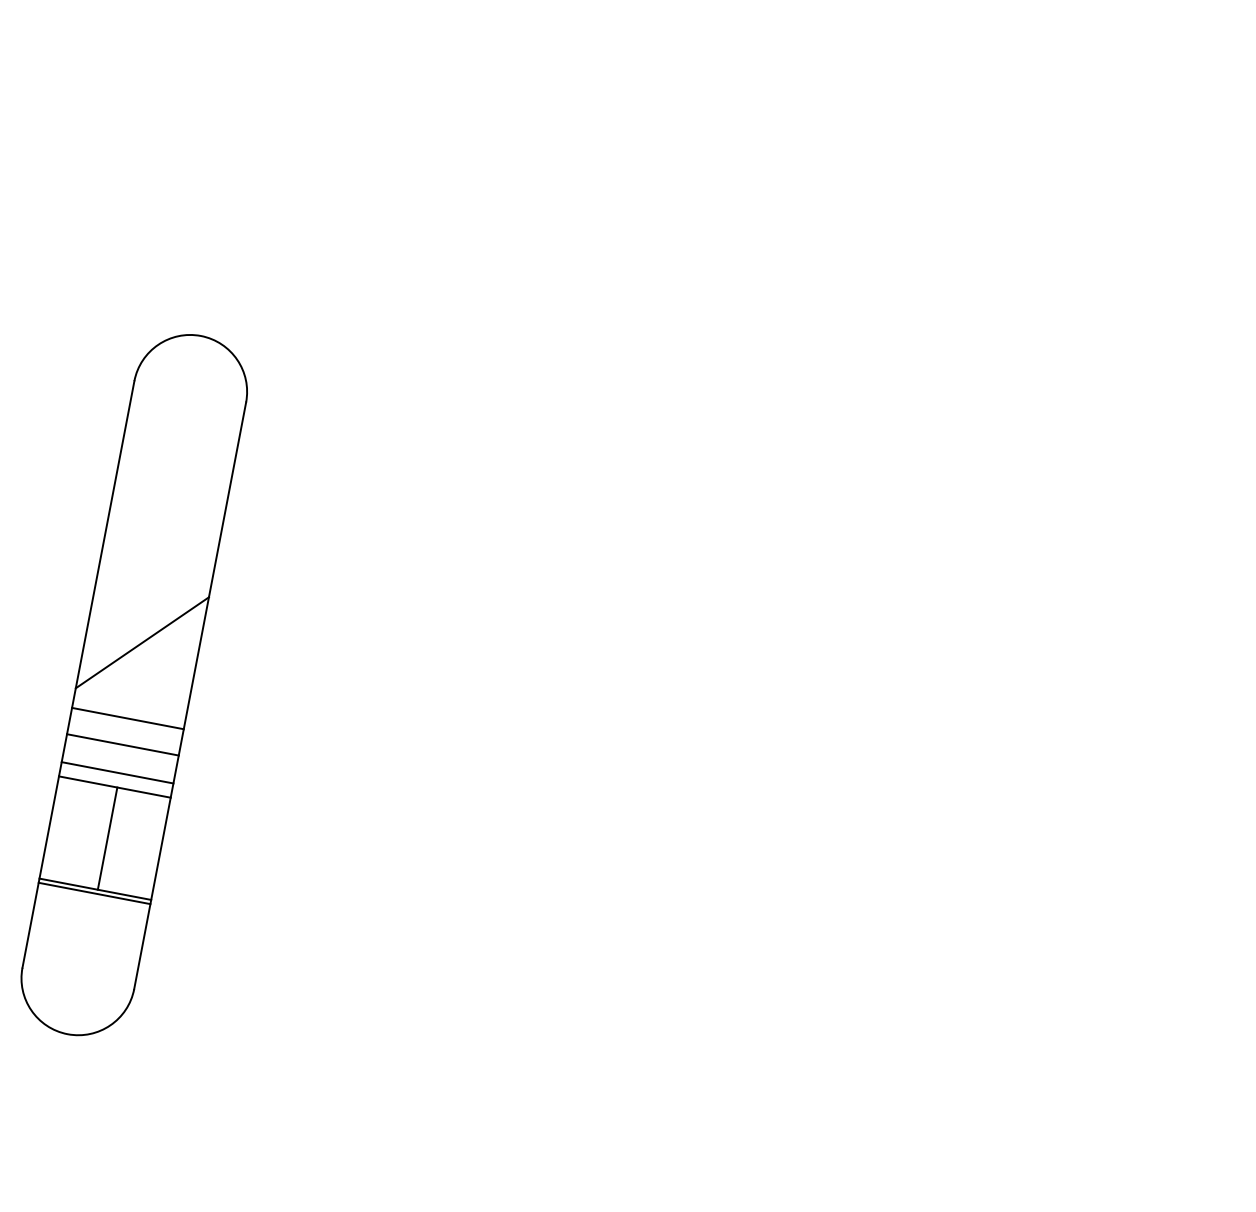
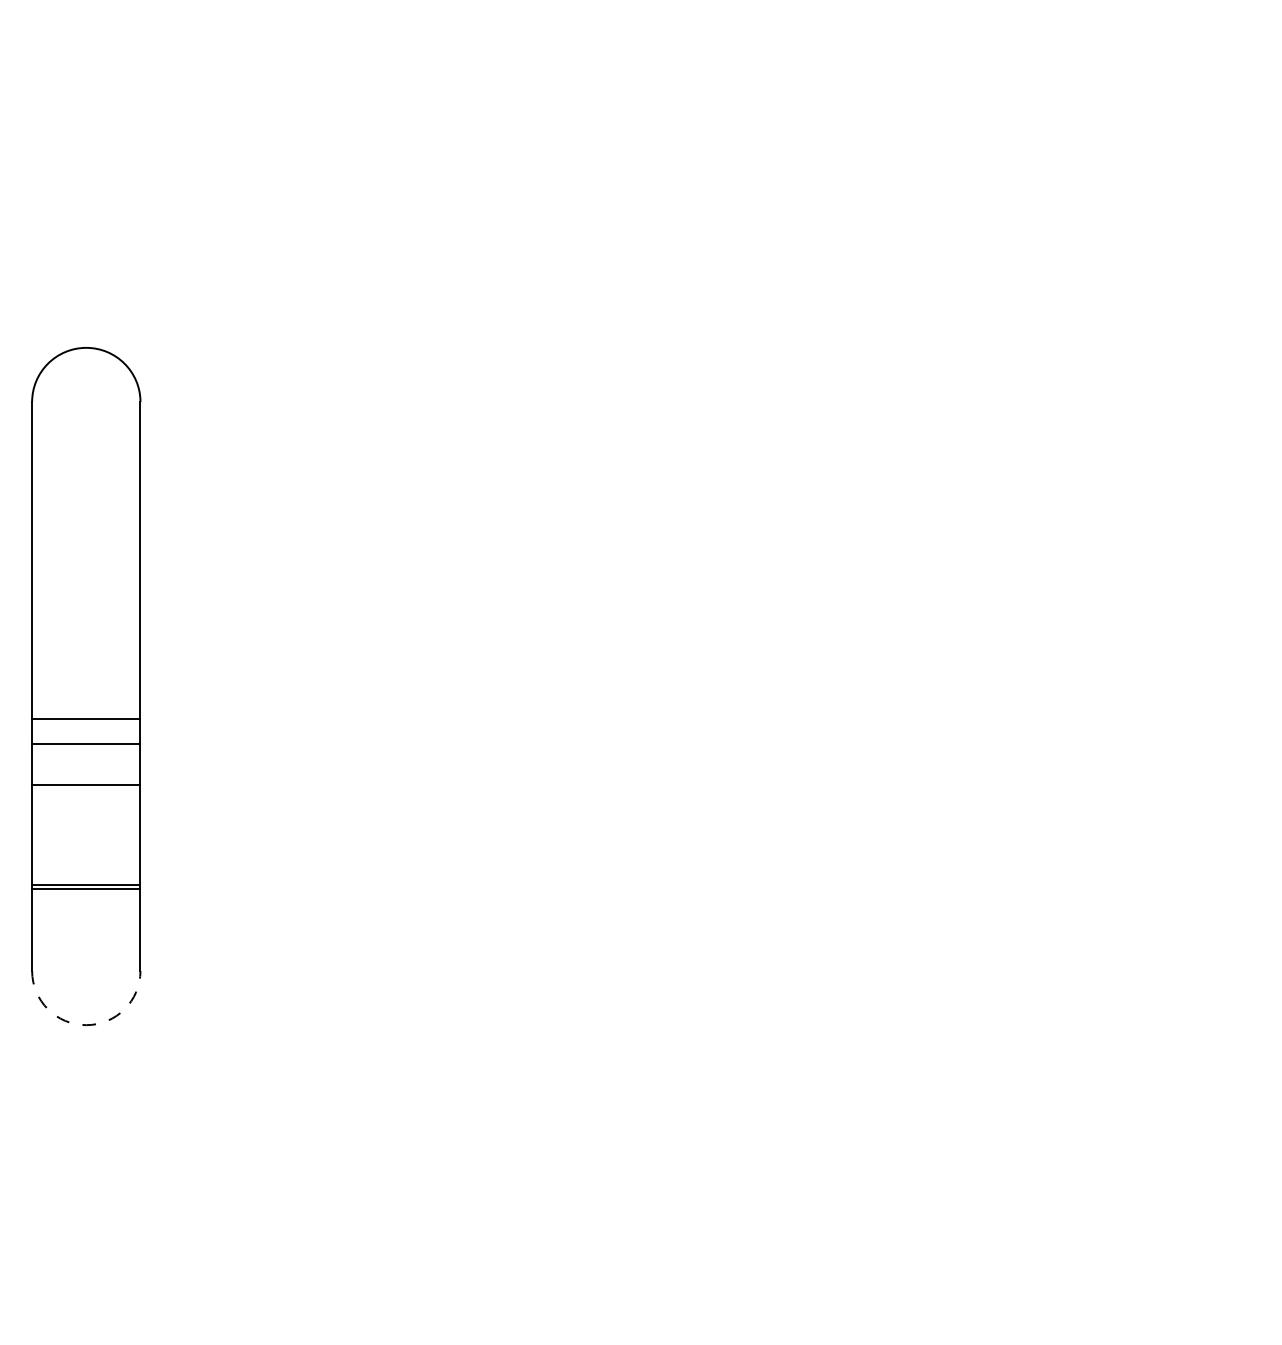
line: (142, 642) -> (86, 645), removed
line: (117, 772) -> (86, 771), removed
line: (107, 838) -> (88, 834), removed
arc: (67, 1034) -> (86, 1025), solid -> dashed

